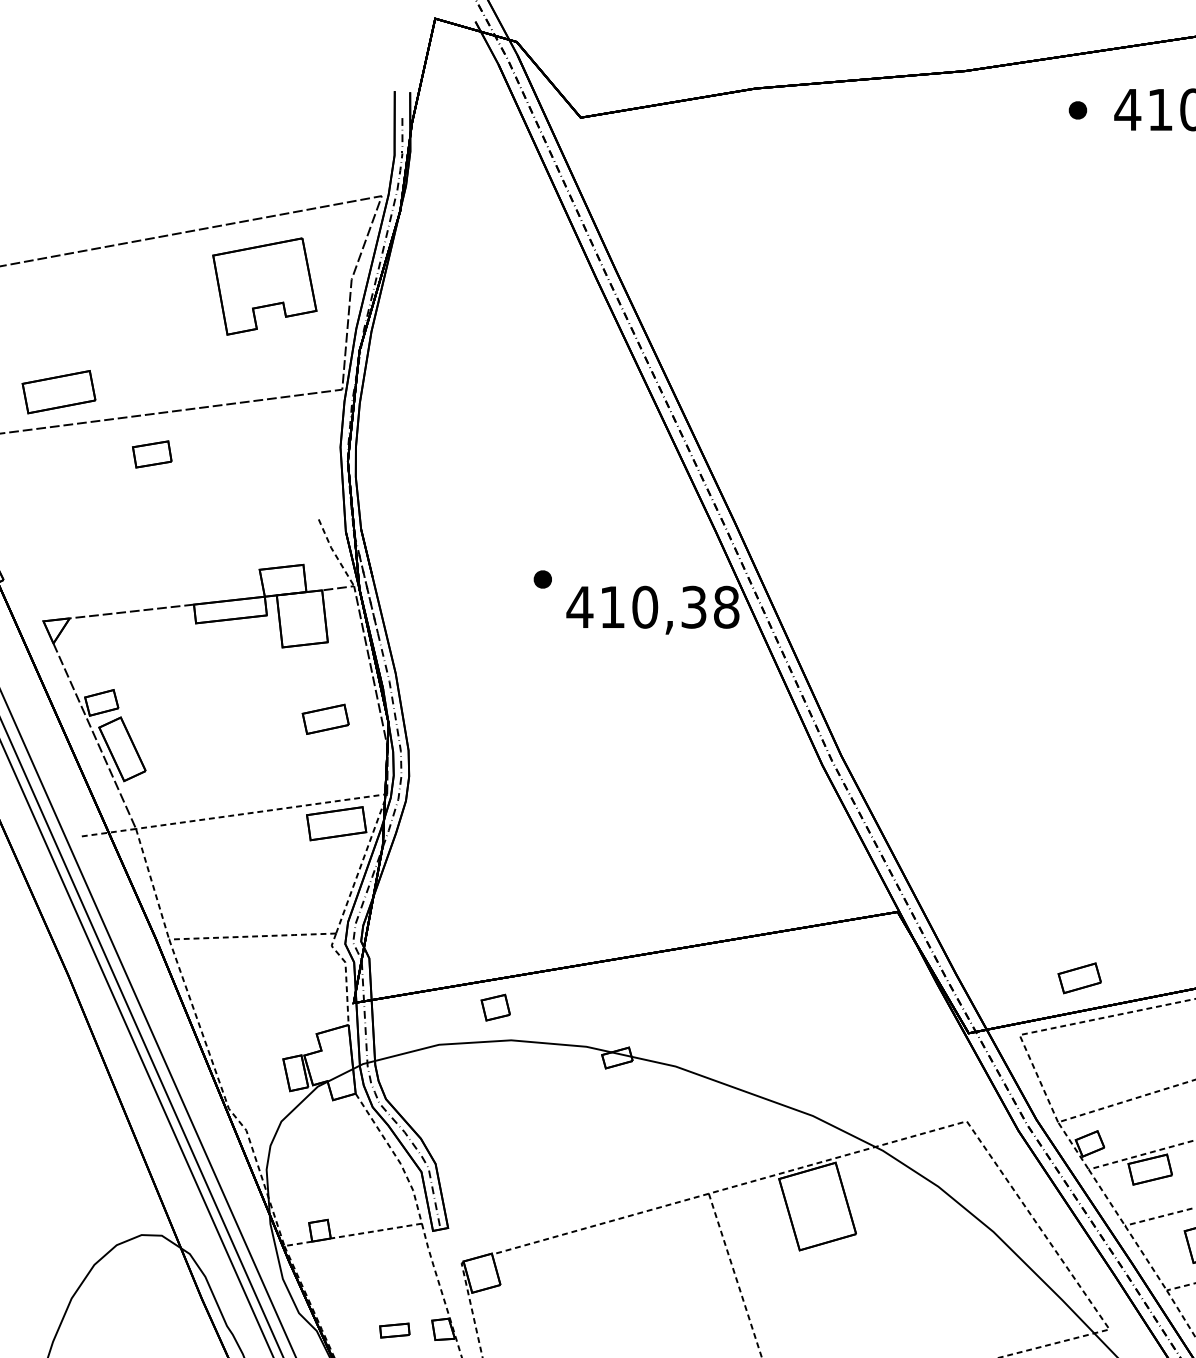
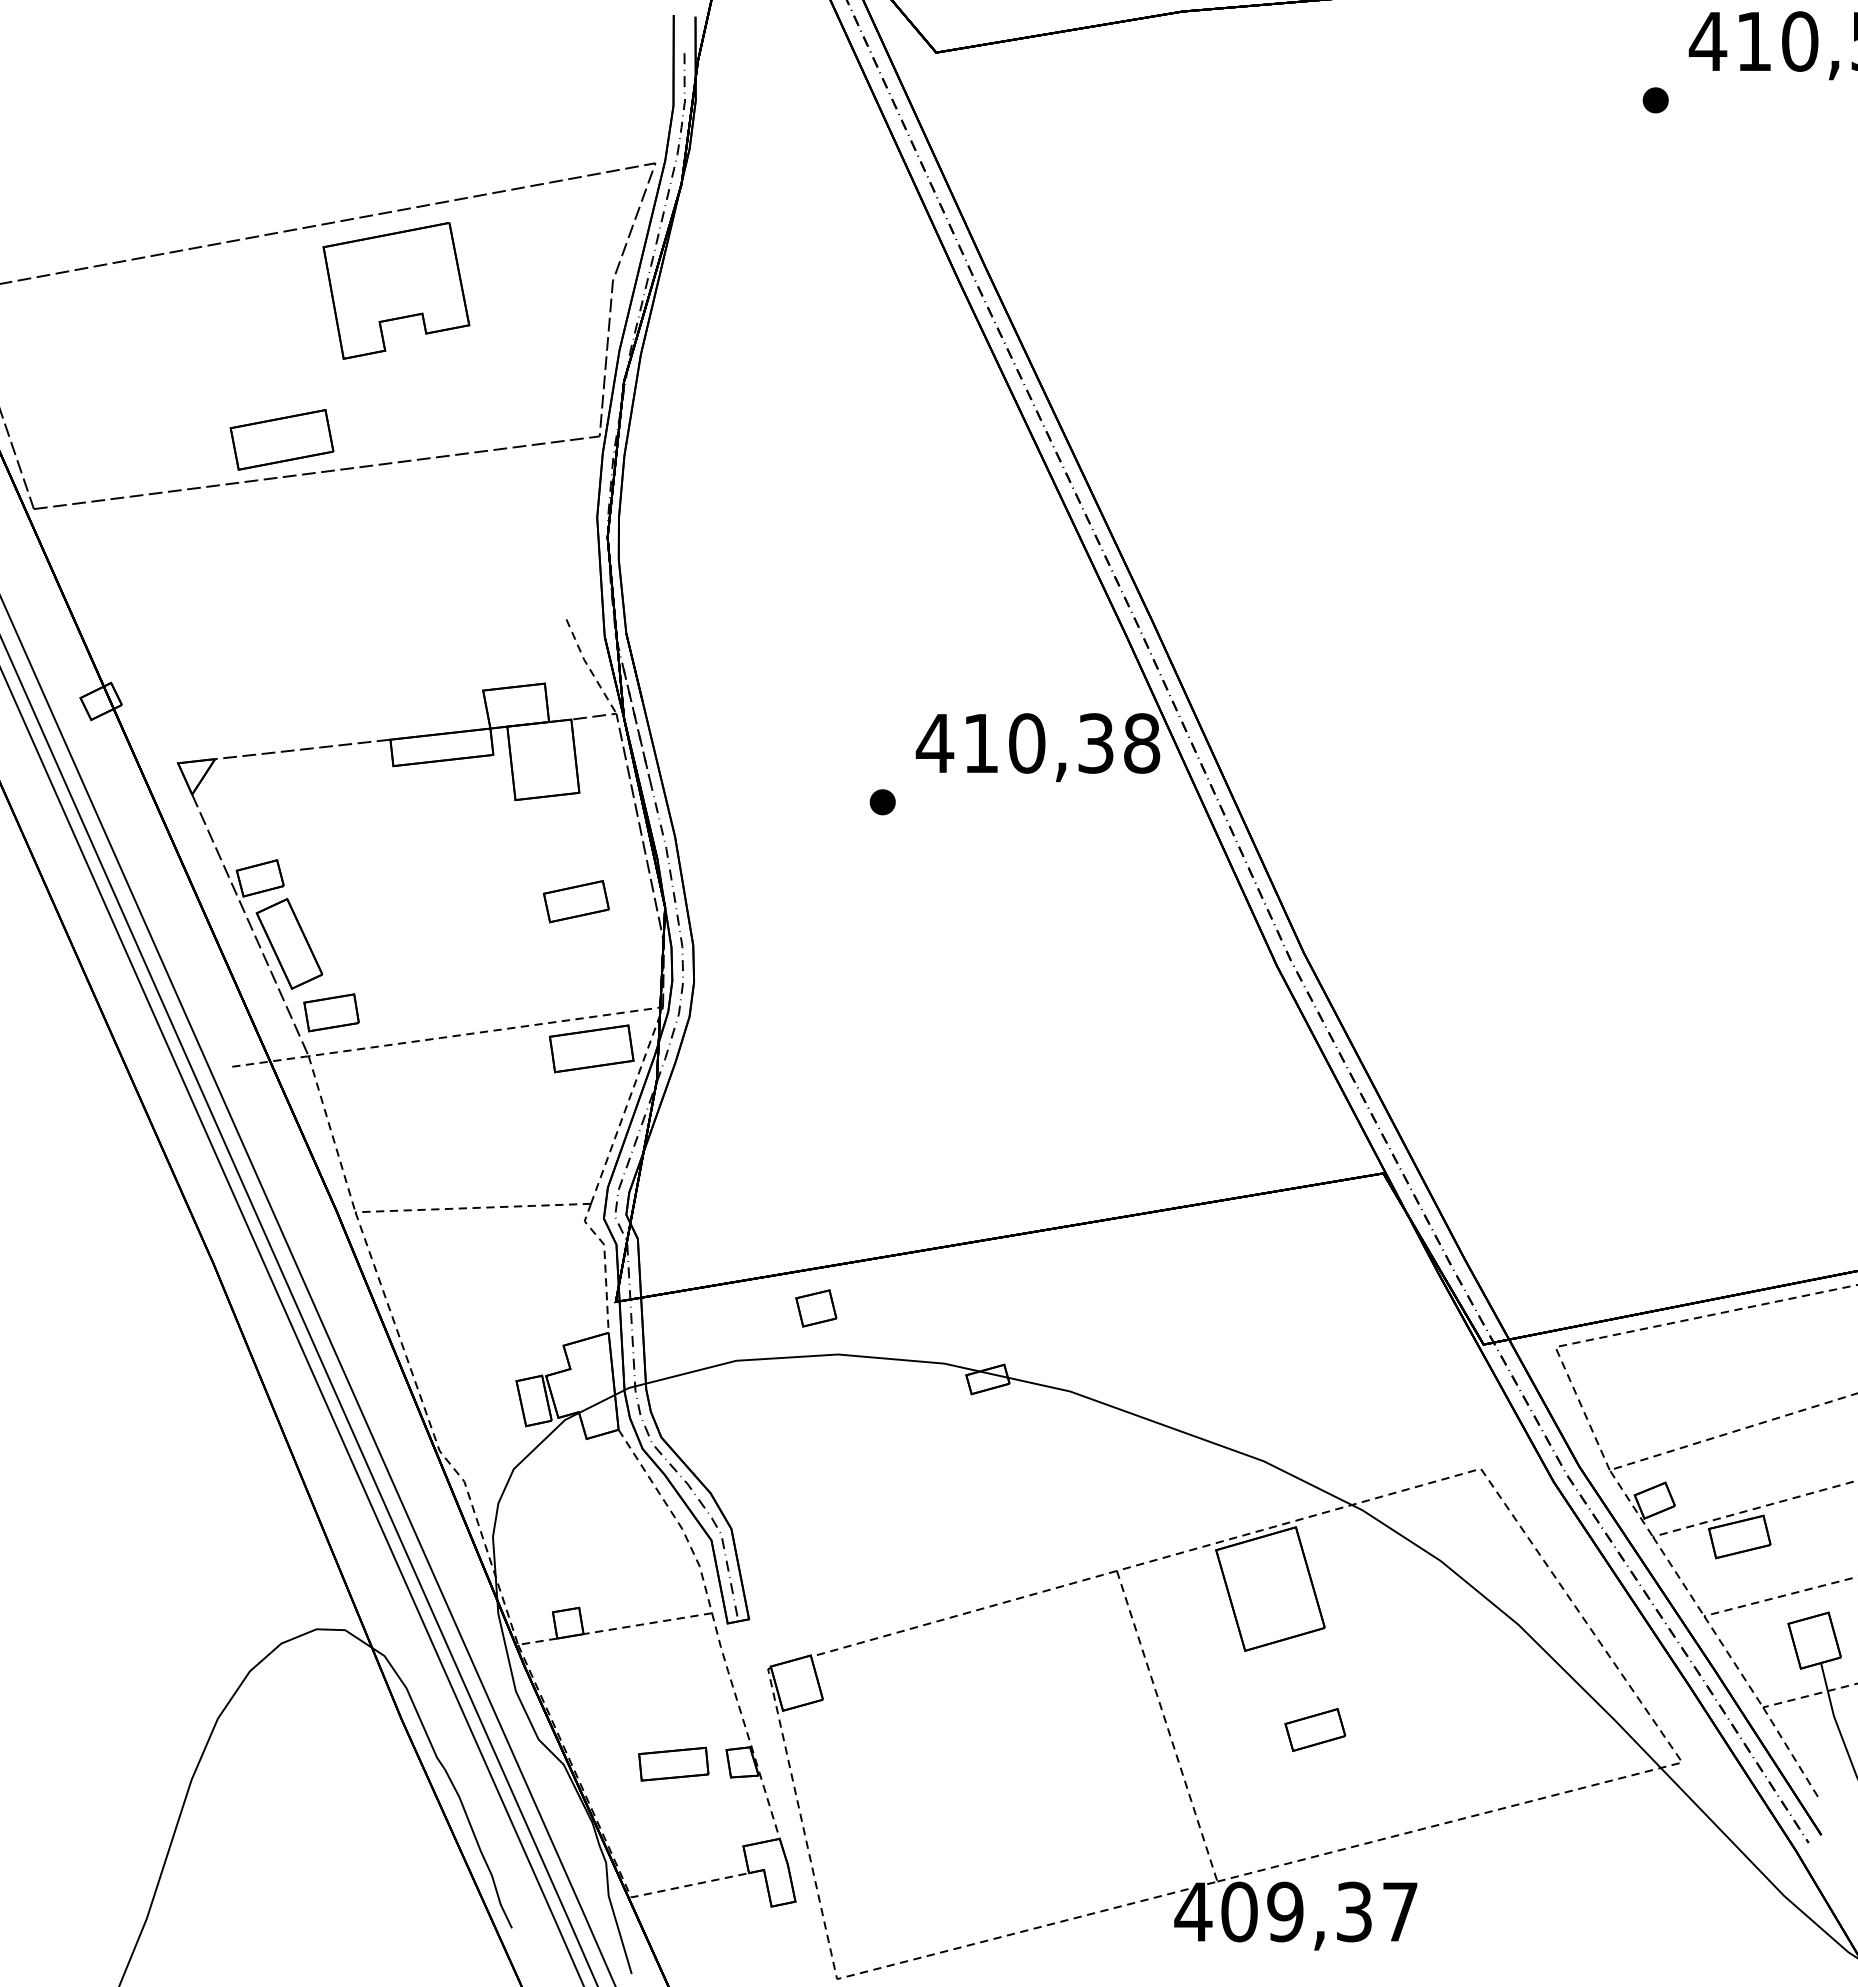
part: (1077, 110) -> (1655, 100), moved
part: (264, 286) -> (396, 290), moved
part: (58, 391) -> (281, 439), moved
part: (152, 454) -> (331, 1012), moved
part: (542, 579) -> (882, 802), moved
part: (1079, 977) -> (1315, 1729), moved
part: (394, 1330) -> (673, 1763), size x1.67

